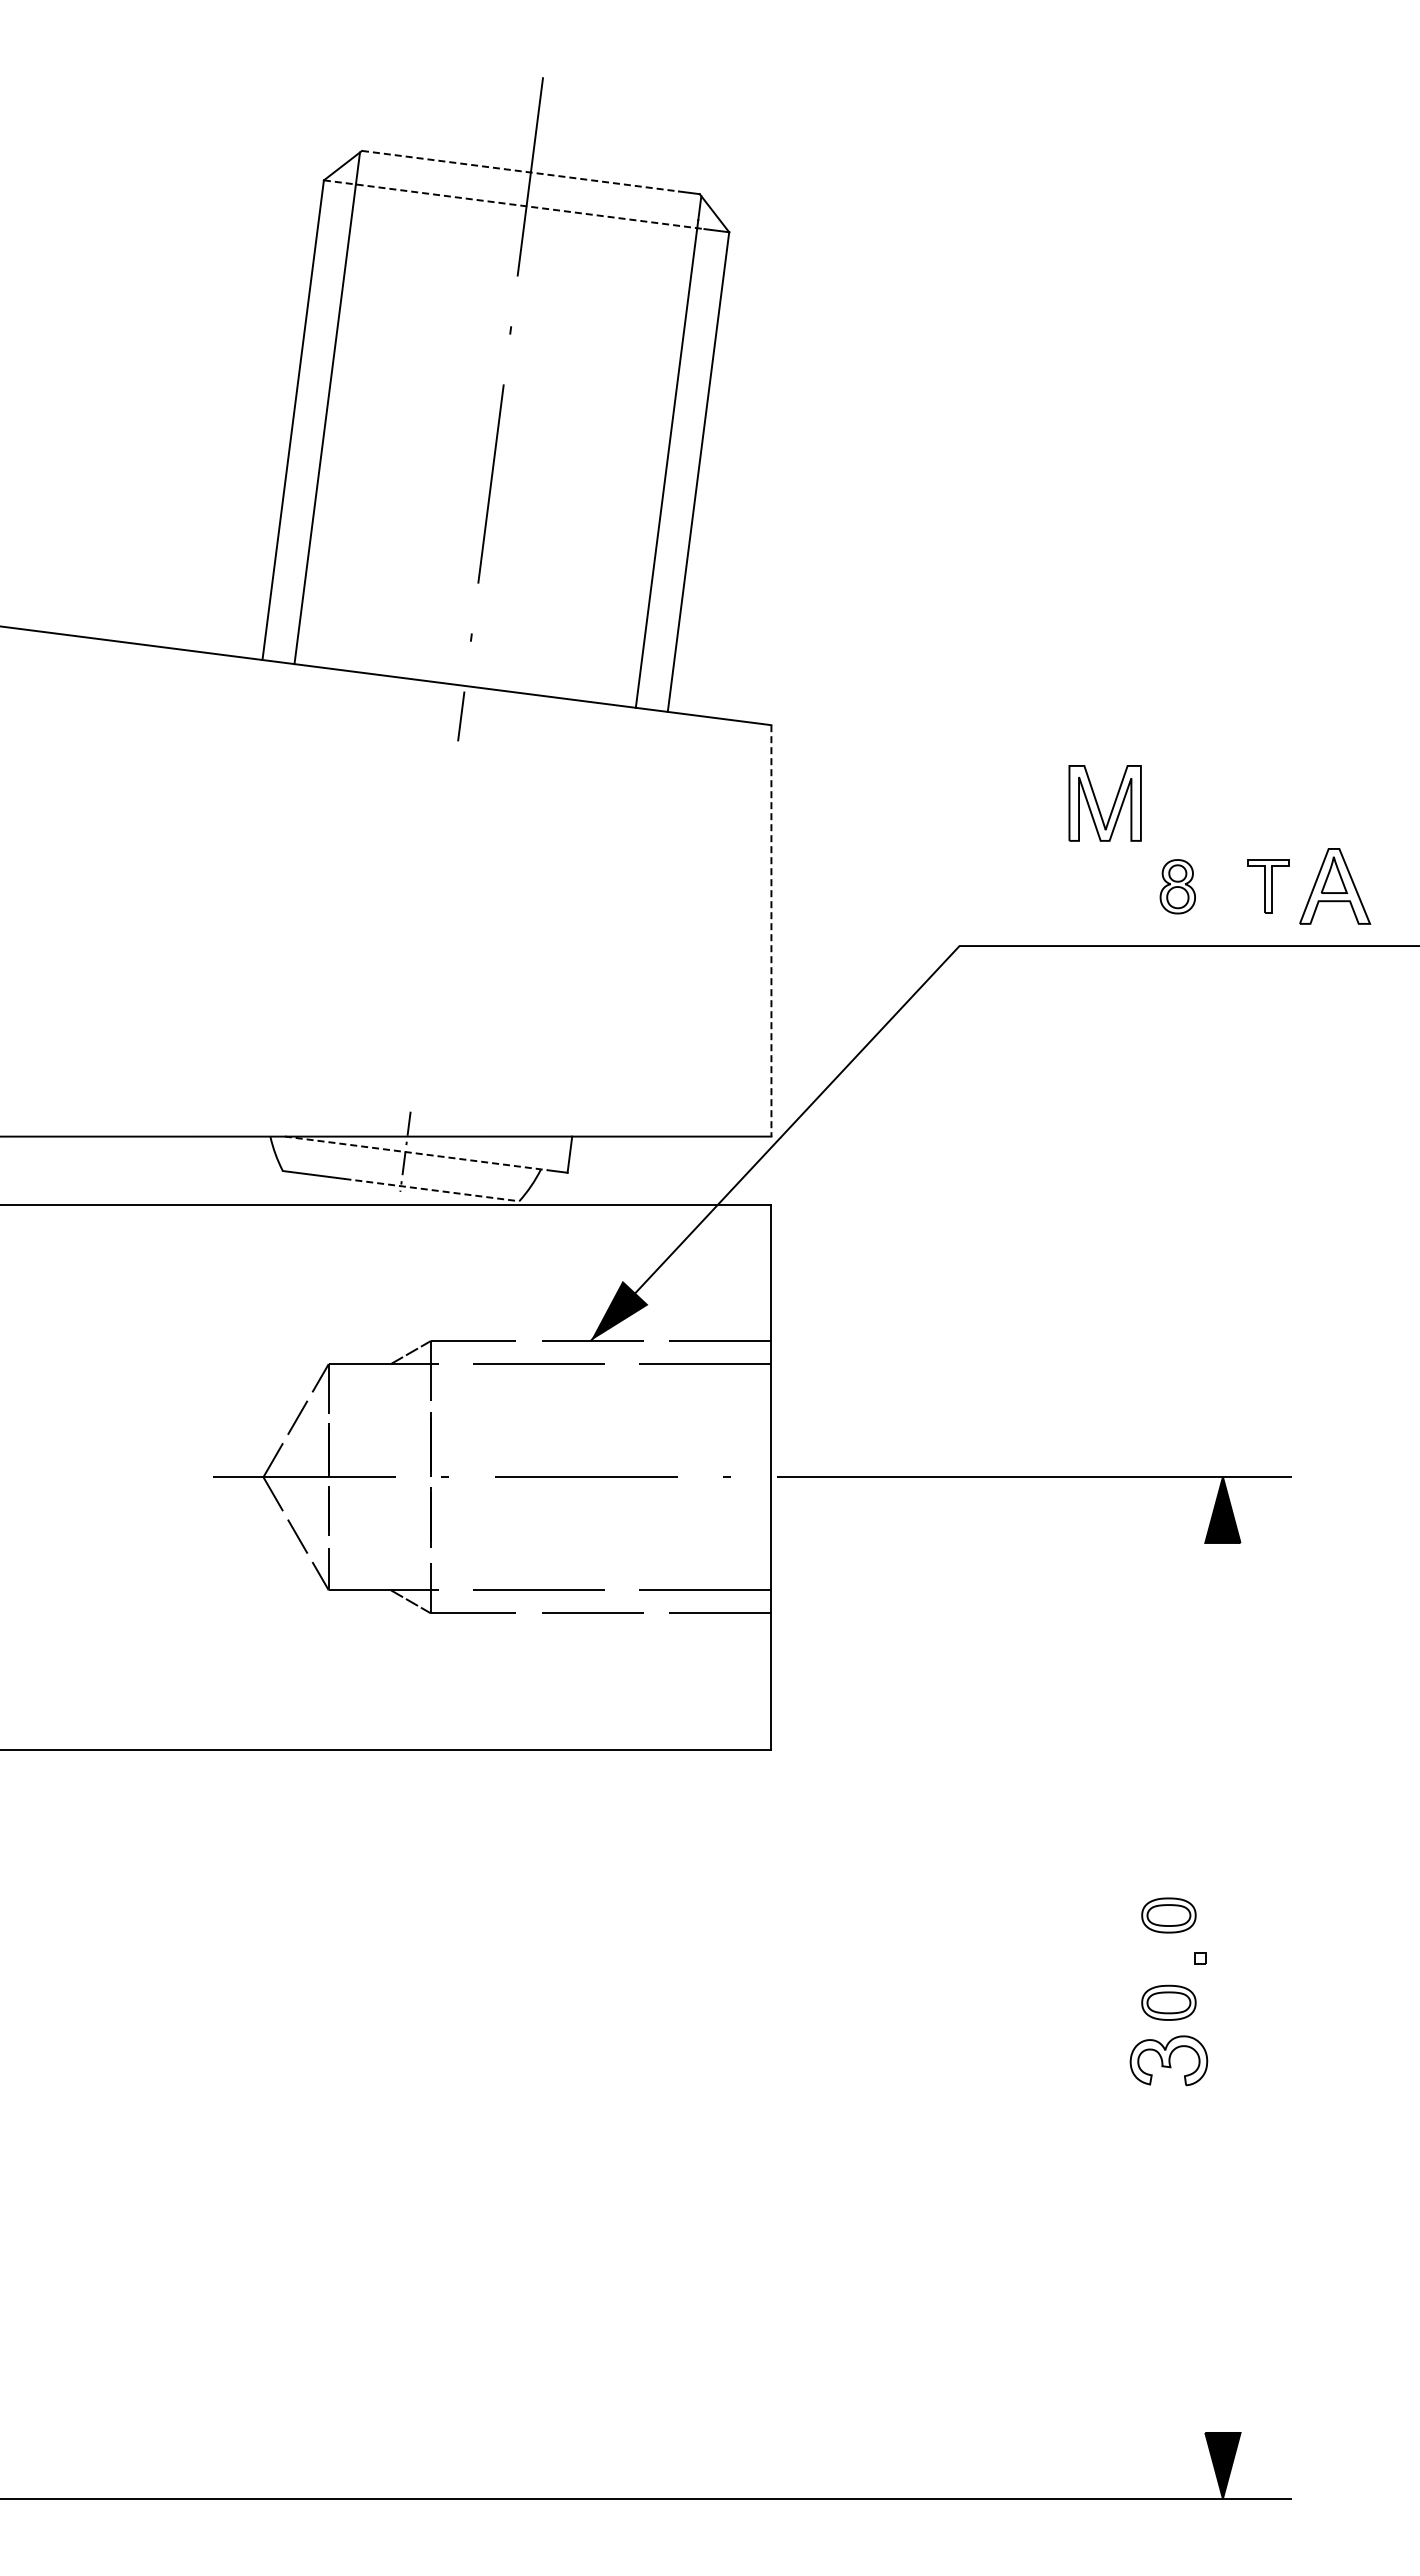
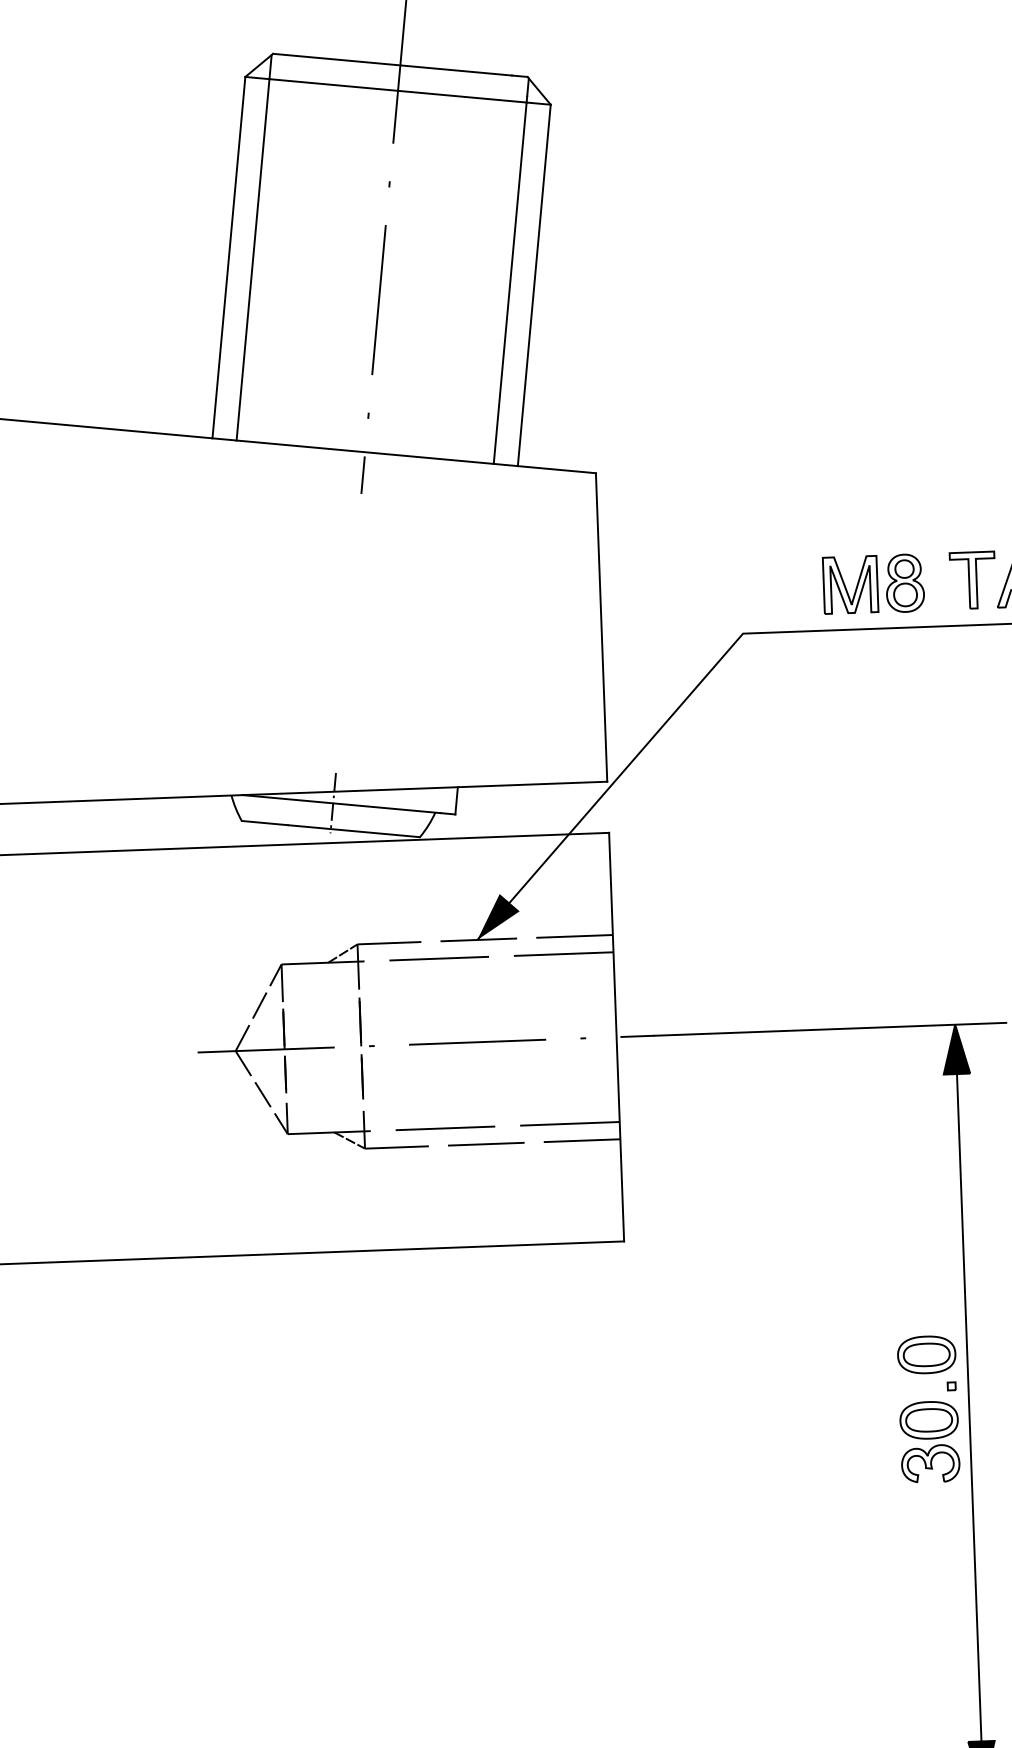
line: (520, 171) -> (392, 64), dashed -> solid
line: (514, 204) -> (388, 89), dashed -> solid
part: (1098, 804) -> (845, 585), moved
part: (1177, 886) -> (904, 583), size x1.43
part: (1268, 886) -> (973, 580), size x1.43
line: (771, 930) -> (601, 627), dashed -> solid
line: (416, 1153) -> (341, 804), dashed -> solid
line: (432, 1190) -> (354, 831), dashed -> solid
part: (1168, 1915) -> (926, 1354), size x1.43
line: (1222, 1987) -> (968, 1407), added
part: (1168, 2002) -> (928, 1420), size x1.43

